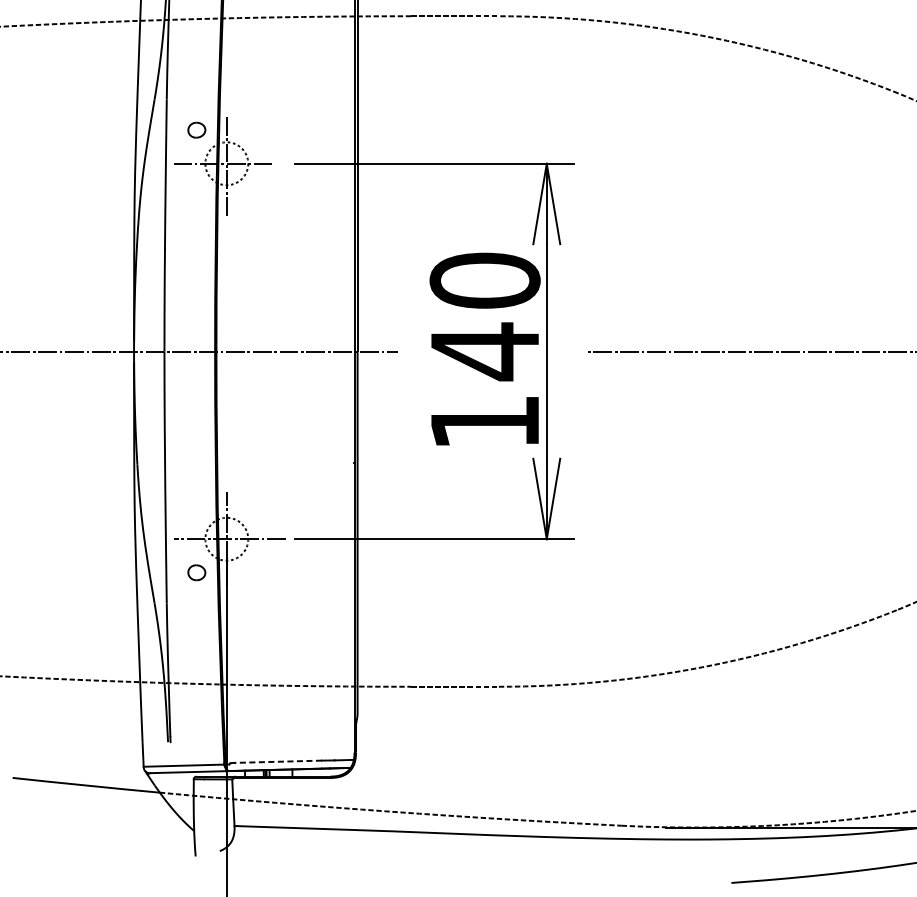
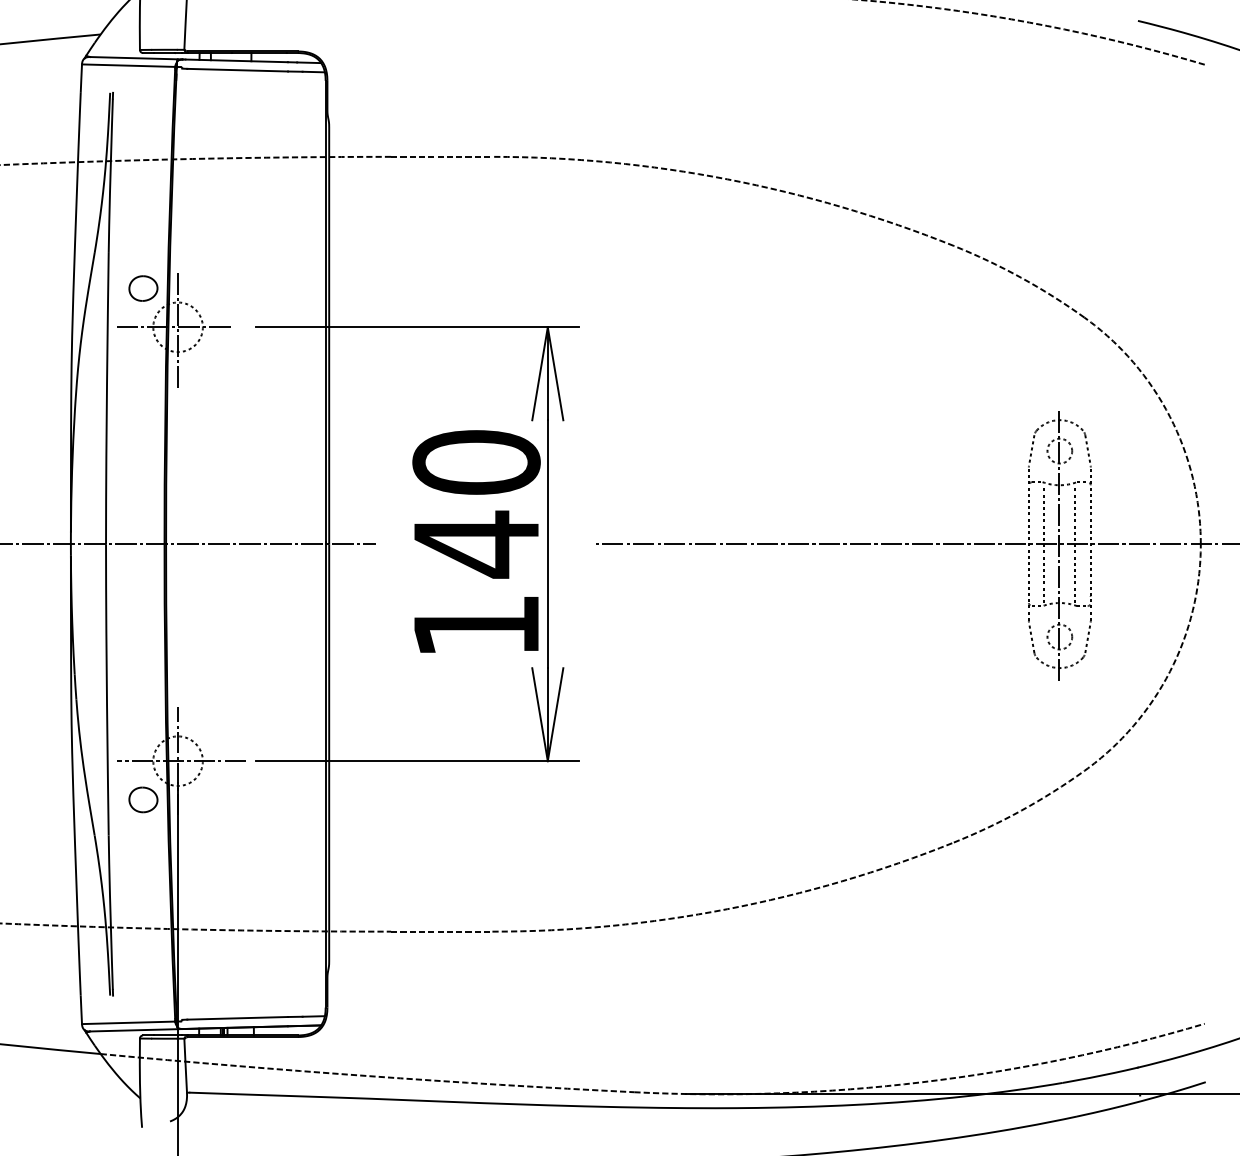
part: (196, 130) -> (143, 288), size x1.43
part: (196, 572) -> (143, 799), size x1.43
line: (278, 761) -> (237, 1018), dashed -> solid

